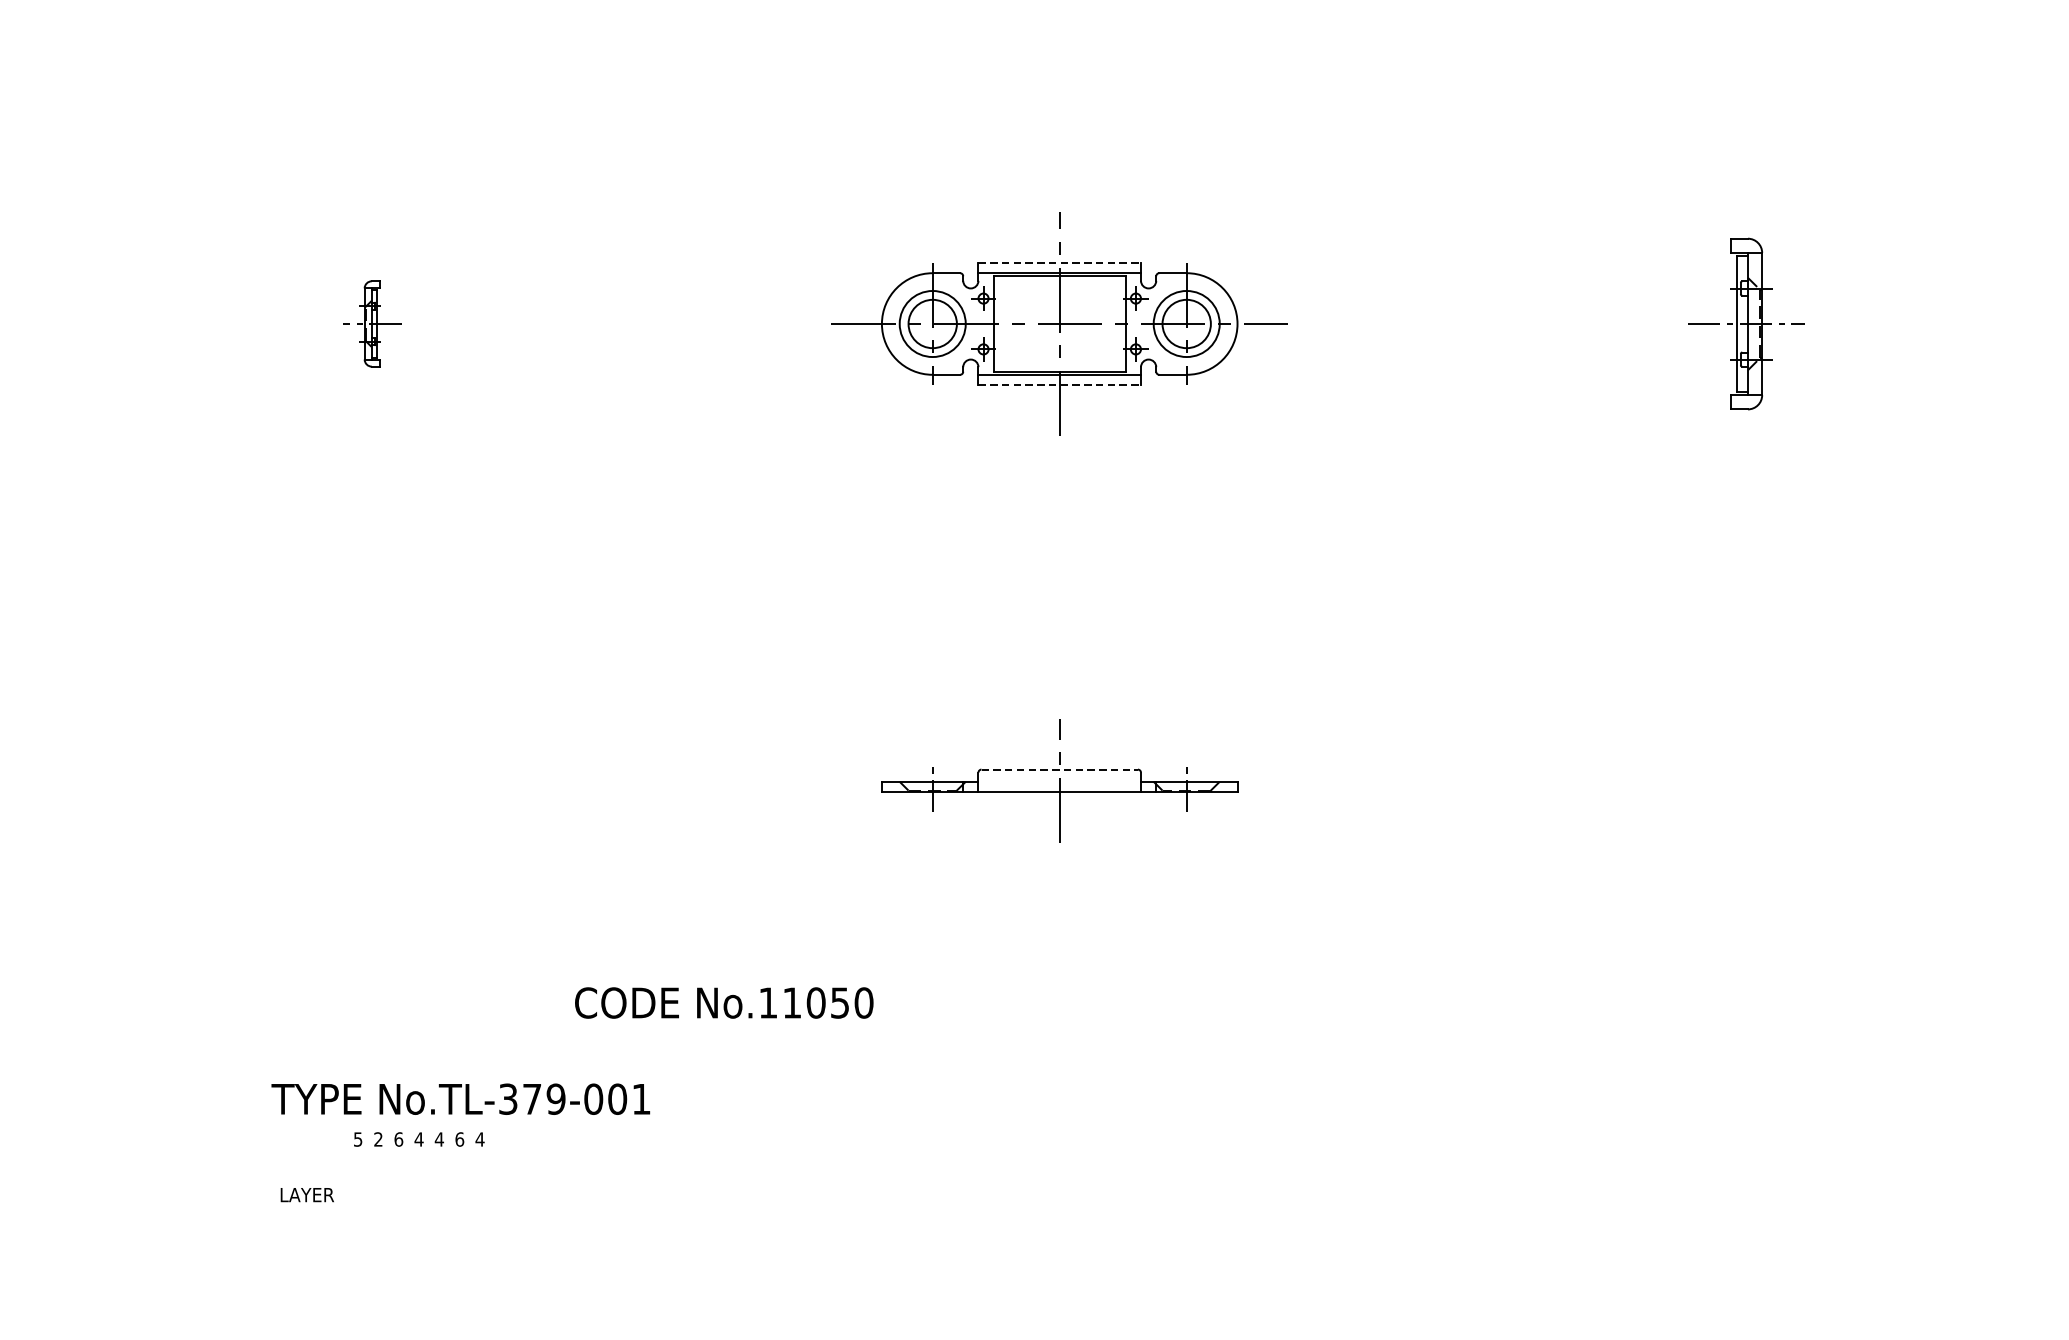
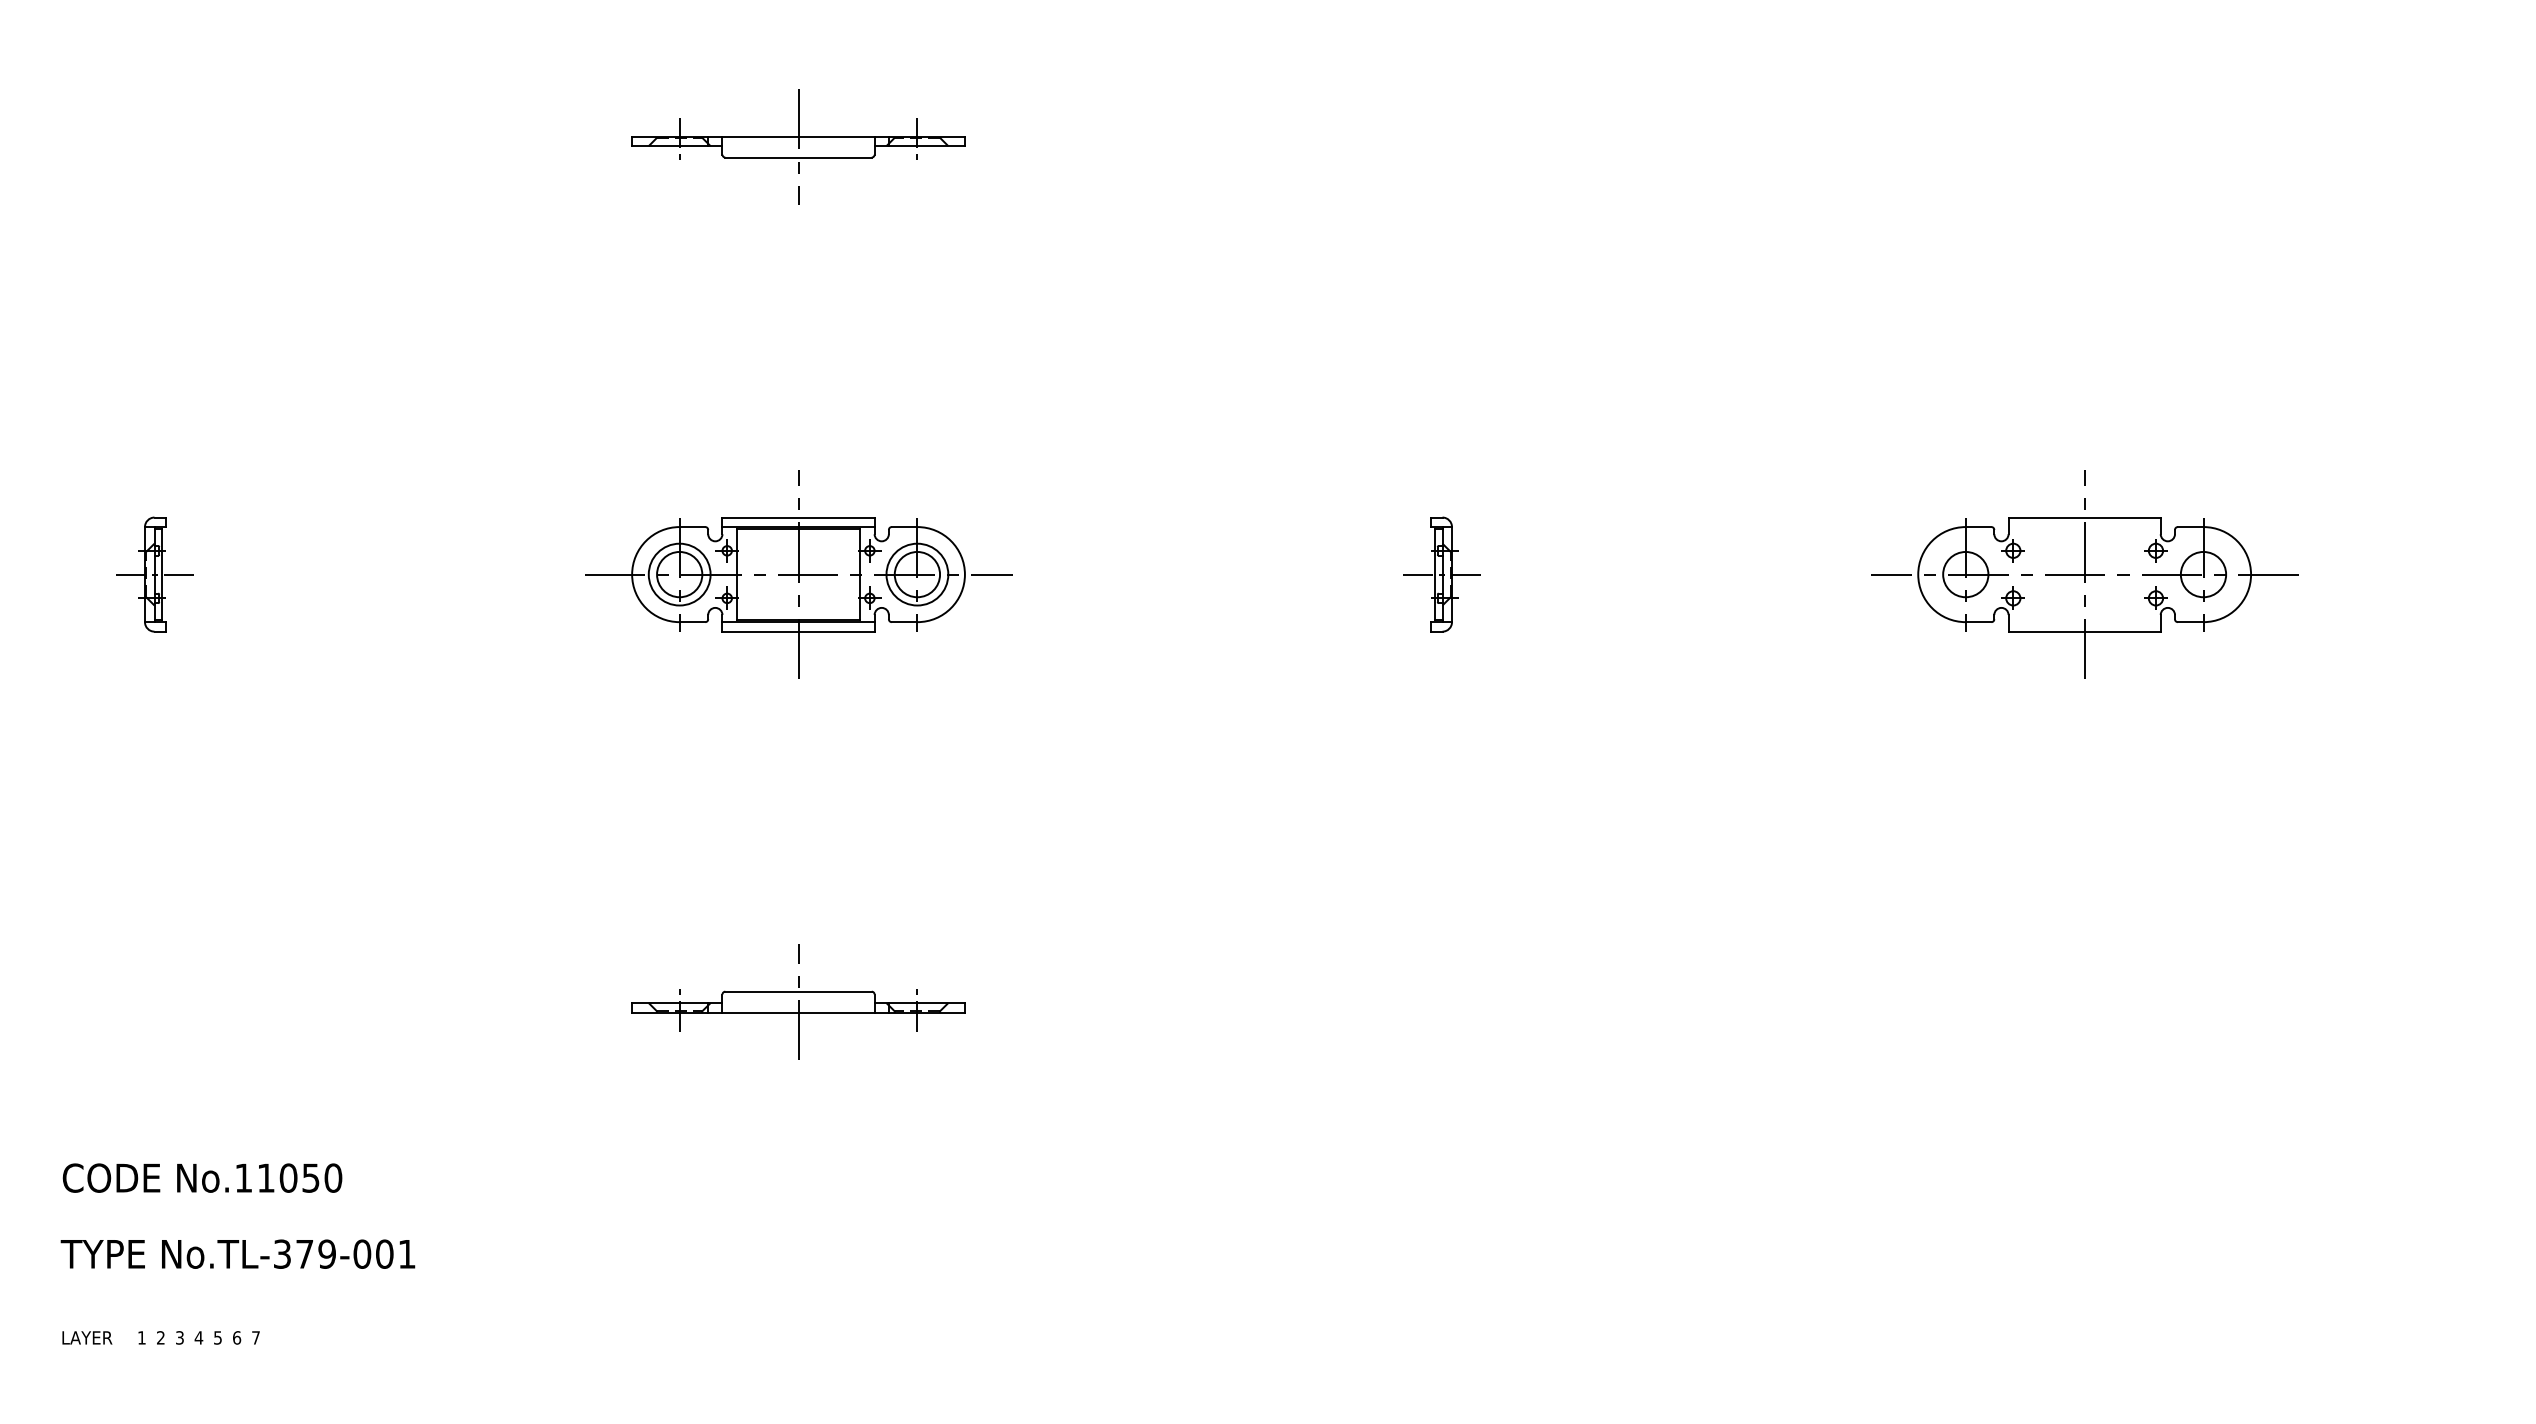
line: (1060, 262) -> (799, 517), dashed -> solid
part: (371, 323) -> (154, 574), size x1.43
part: (1746, 323) -> (1441, 574), size x0.71
line: (1060, 384) -> (799, 631), dashed -> solid
line: (1060, 769) -> (799, 991), dashed -> solid
text: (724, 1002) -> (202, 1177), moved
text: (460, 1098) -> (237, 1253), moved
text: (357, 1139) -> (141, 1337), 5 -> 1
text: (399, 1139) -> (180, 1337), 6 -> 3
text: (438, 1139) -> (217, 1337), 4 -> 5
text: (479, 1139) -> (255, 1337), 4 -> 7
text: (307, 1194) -> (87, 1337), moved

